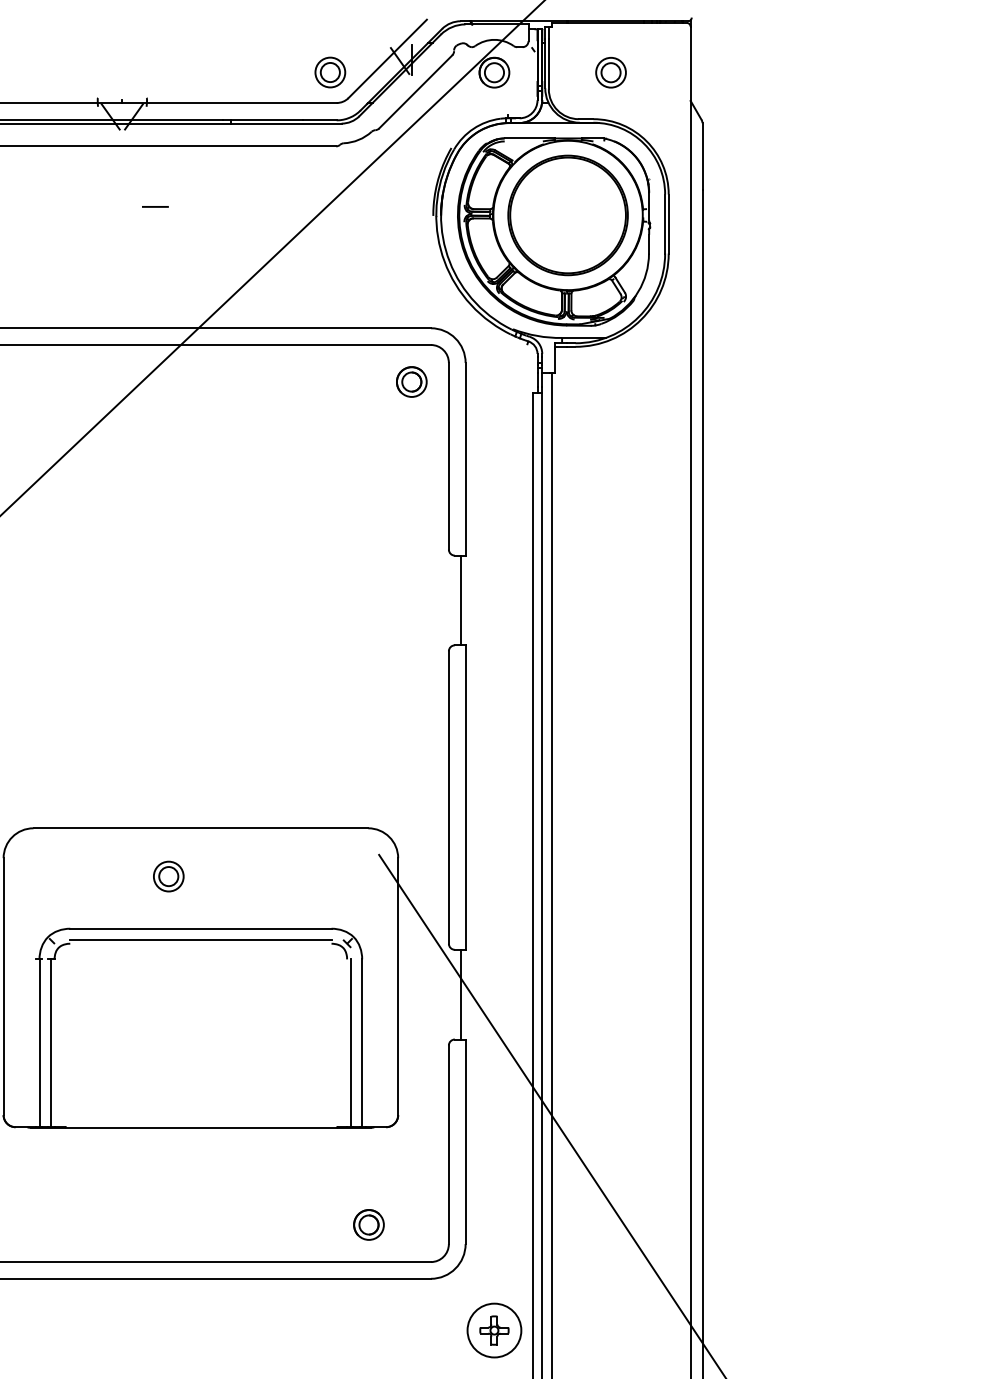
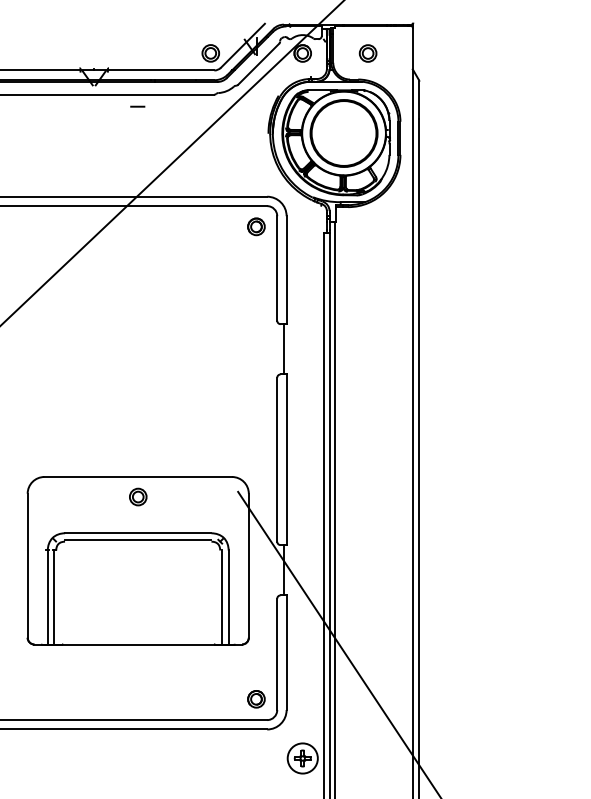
line: (154, 206) -> (137, 106), moved
part: (169, 875) -> (138, 496), moved
part: (369, 1225) -> (256, 699), moved

